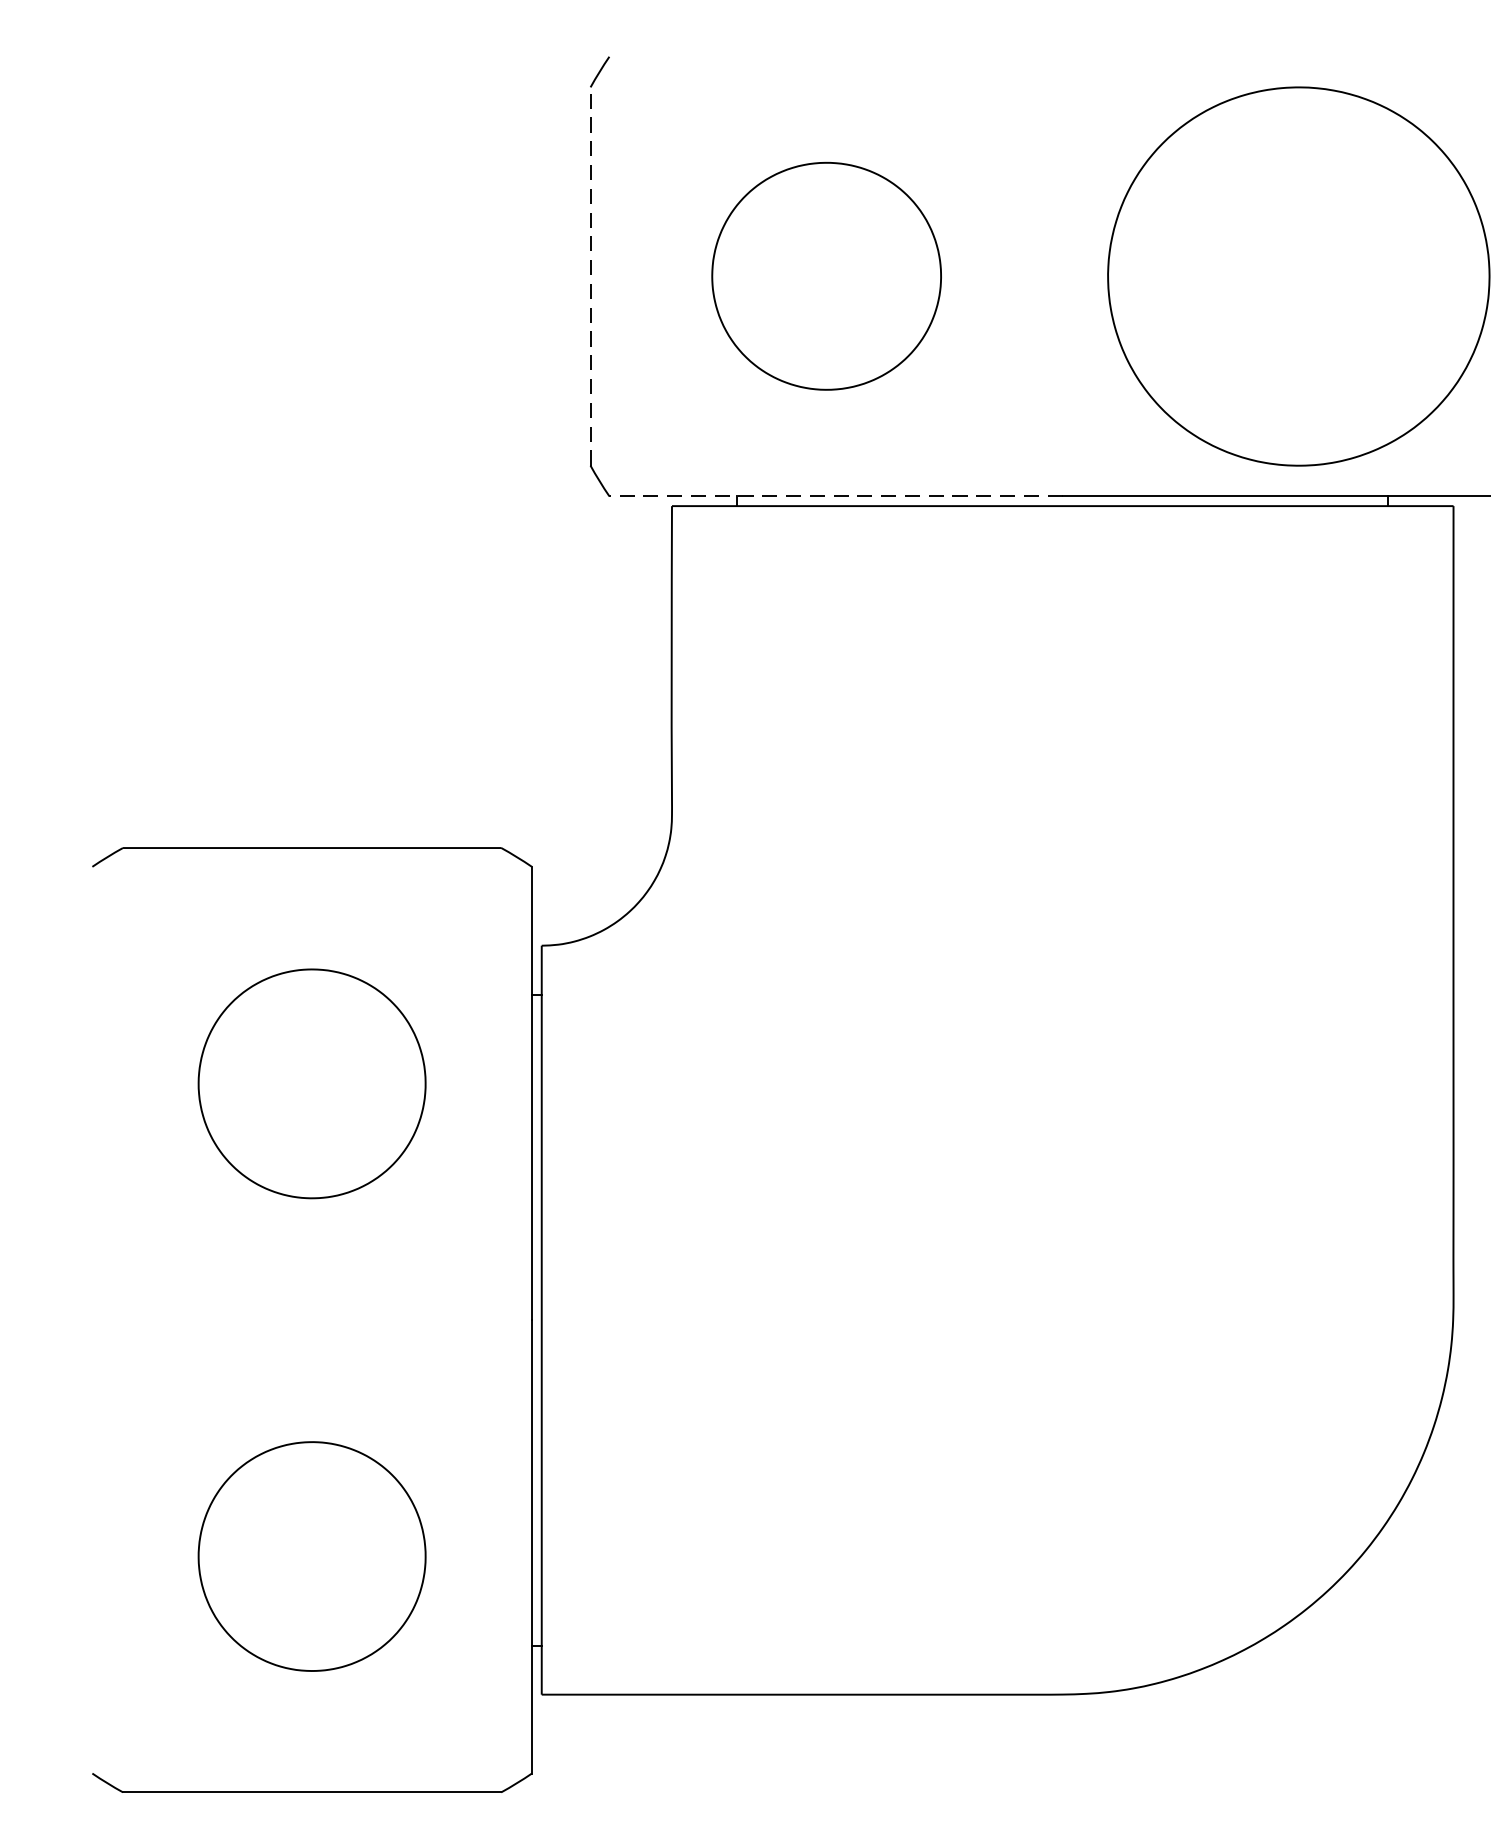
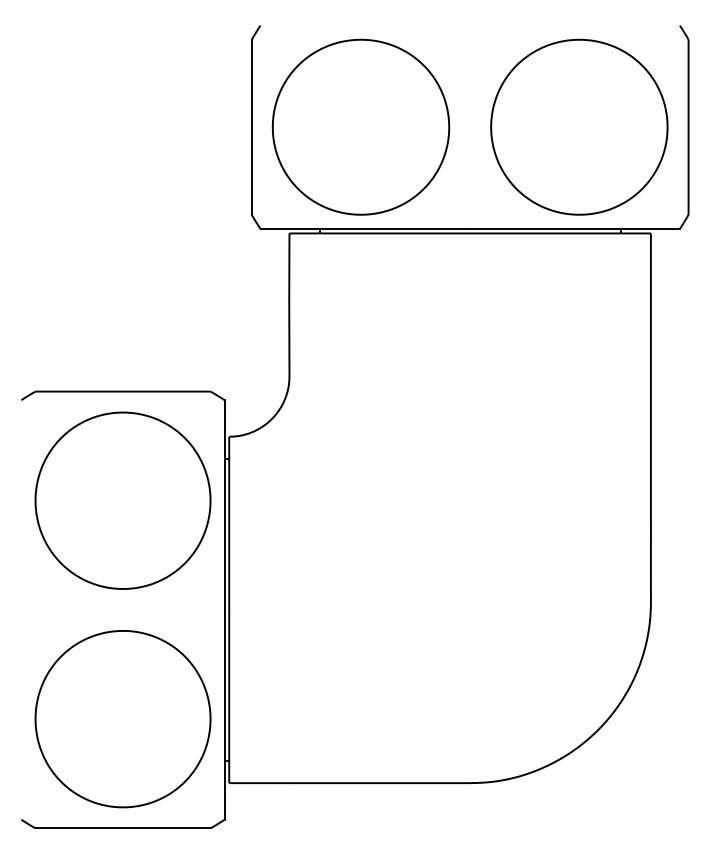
line: (589, 274) -> (251, 126), dashed -> solid
part: (825, 274) -> (360, 126), size x1.67
line: (836, 495) -> (365, 228), dashed -> solid
part: (311, 1083) -> (122, 500), size x1.67
part: (311, 1557) -> (122, 719), size x1.67

